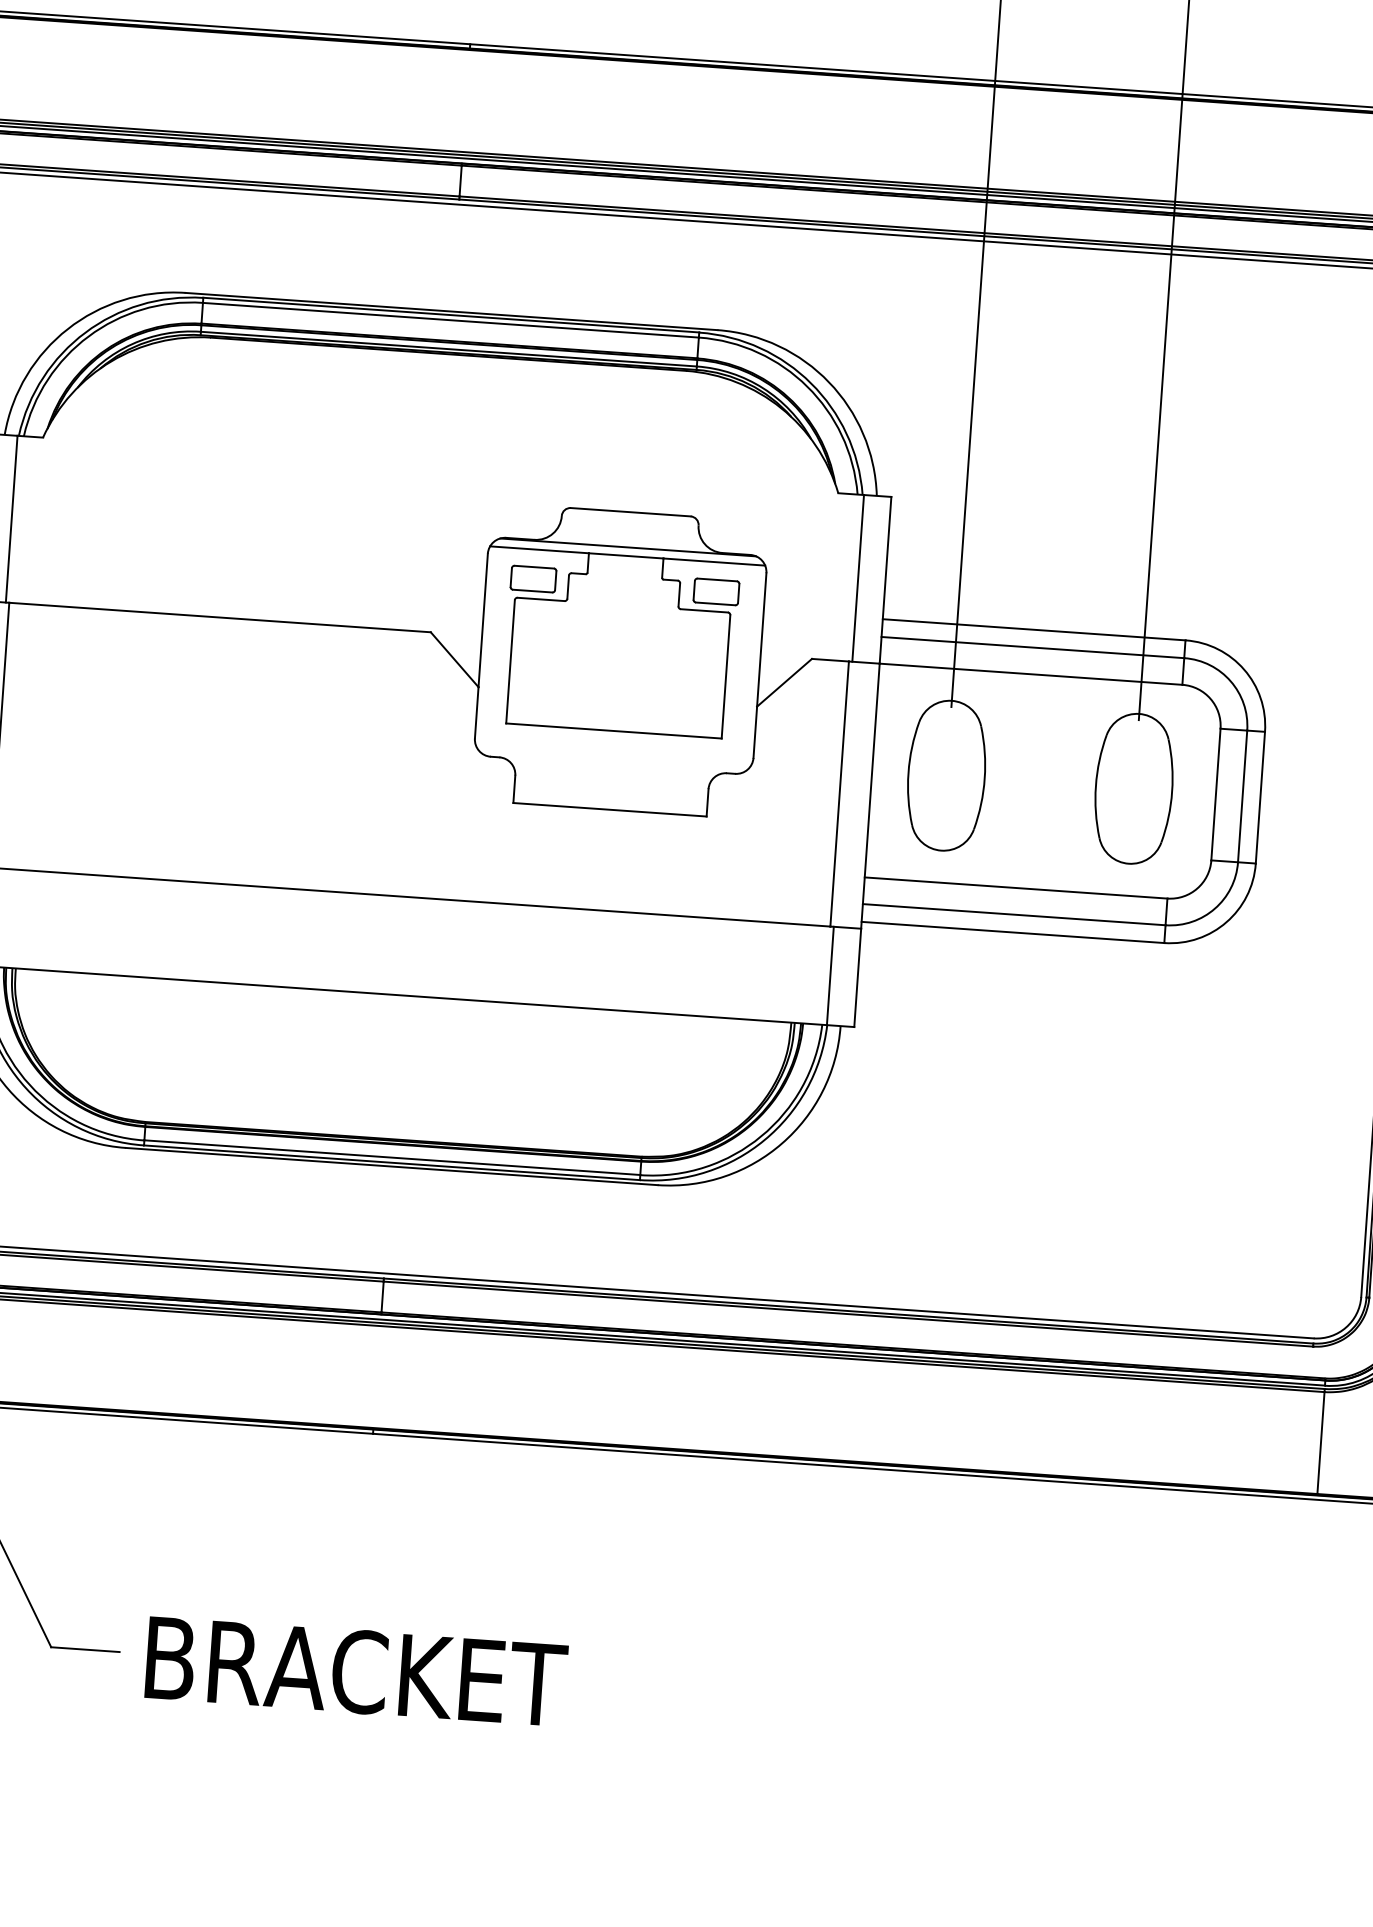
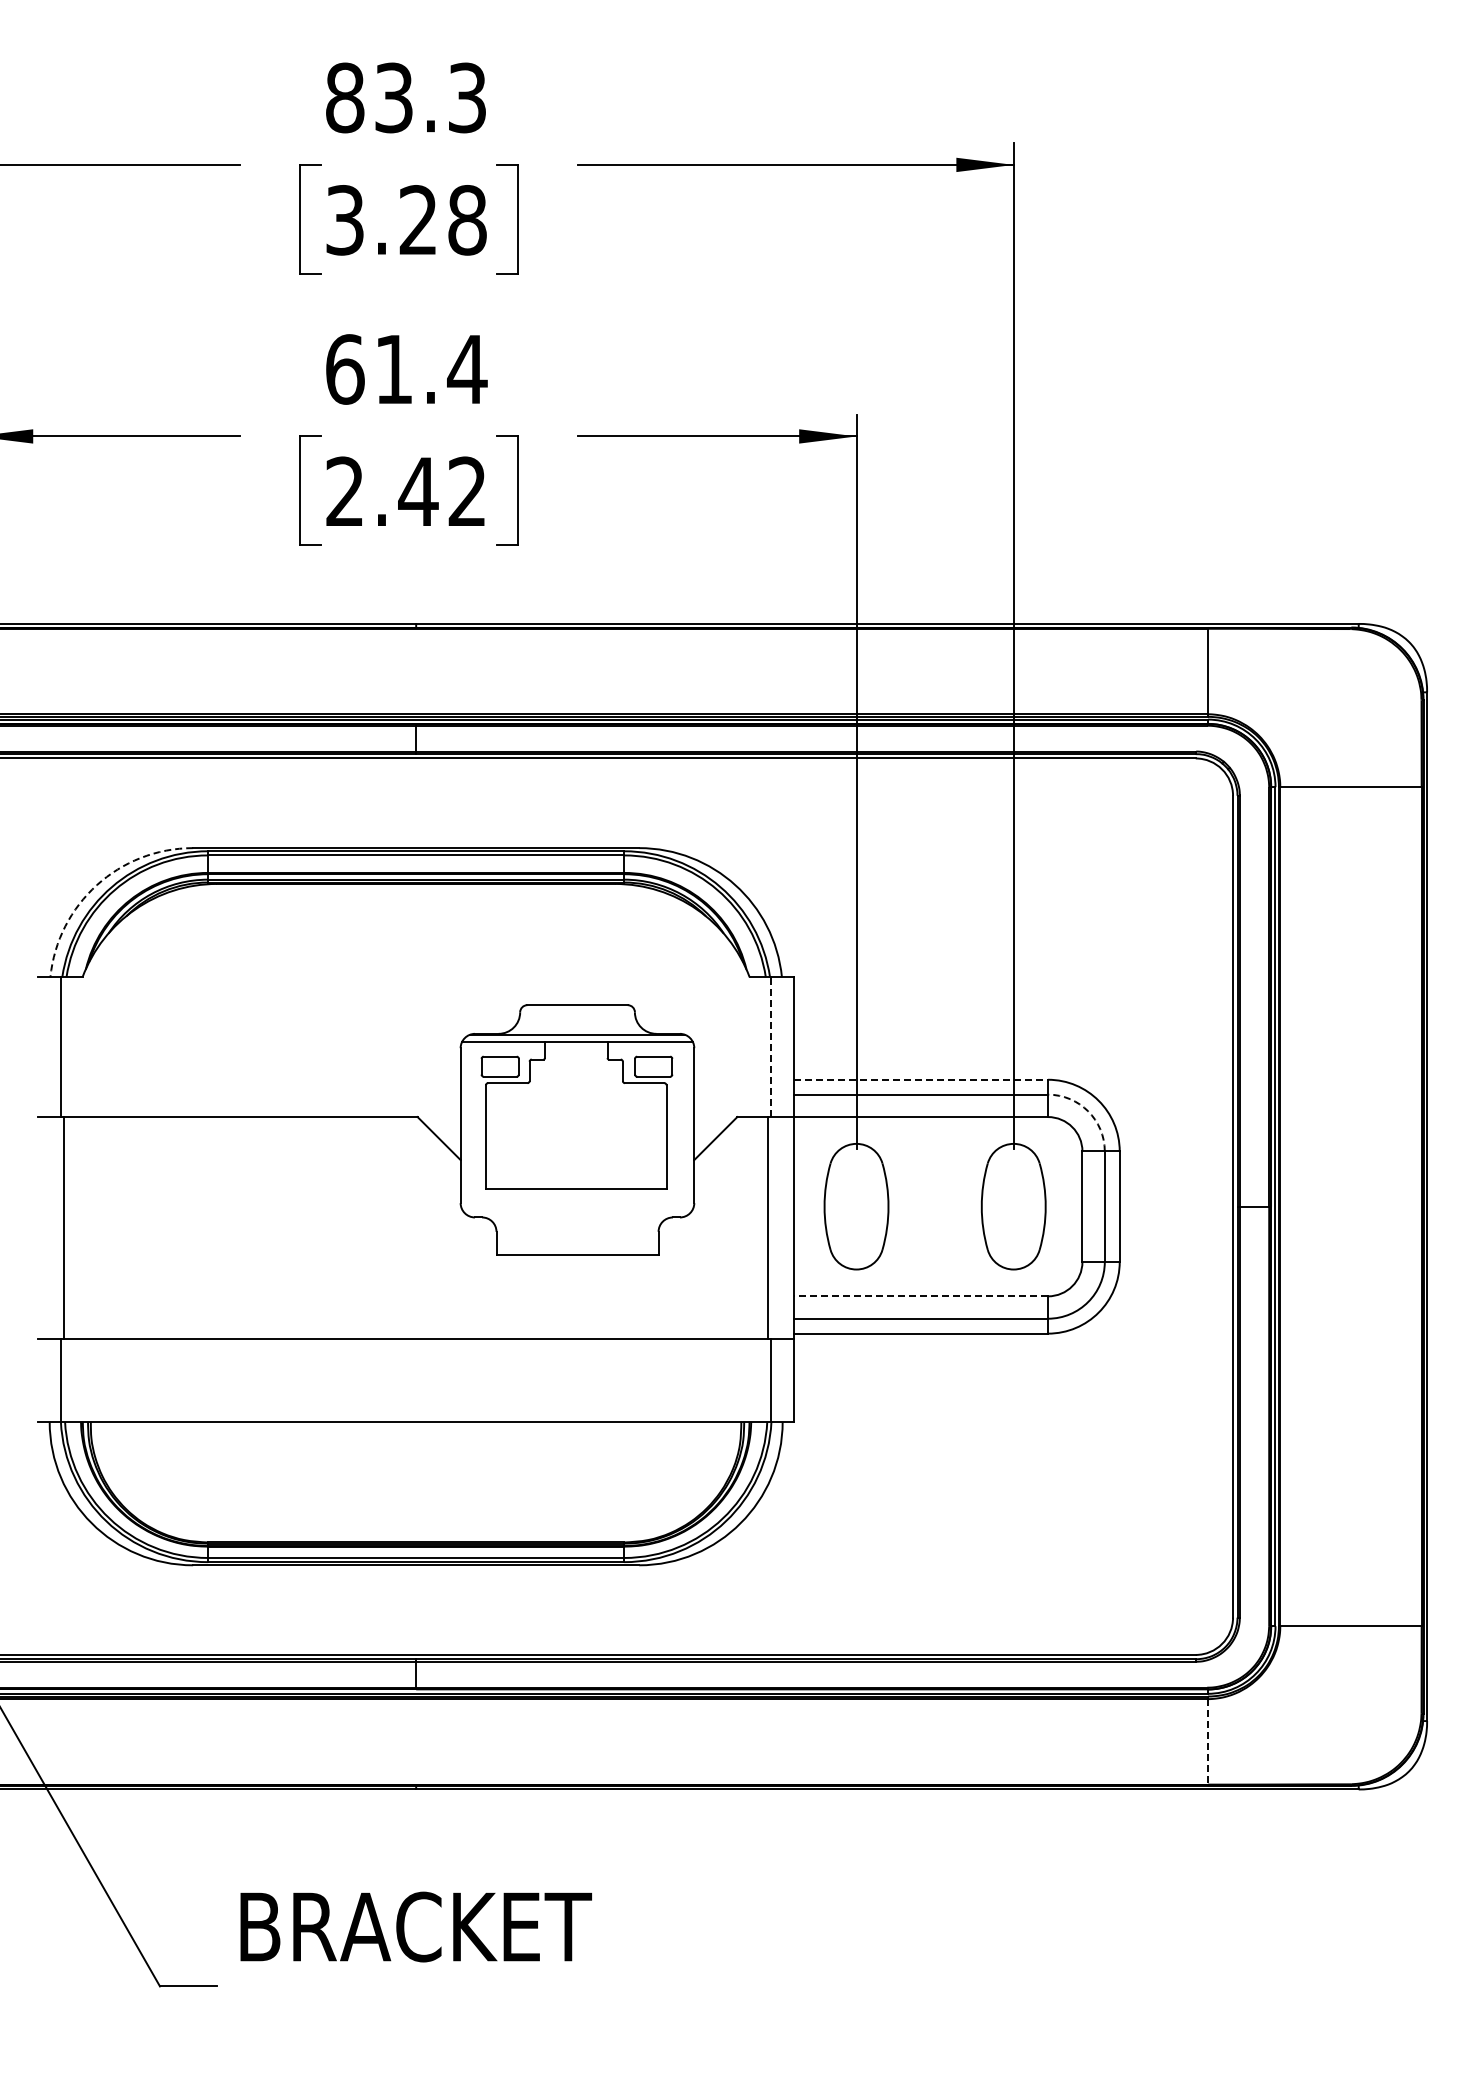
arc: (67, 329) -> (96, 885), solid -> dashed
line: (858, 578) -> (771, 1047), solid -> dashed
line: (1034, 629) -> (921, 1079), solid -> dashed
arc: (1231, 681) -> (1088, 1111), solid -> dashed
line: (1016, 888) -> (921, 1296), solid -> dashed
line: (1320, 1442) -> (1207, 1741), solid -> dashed
text: (355, 1671) -> (415, 1926), moved

